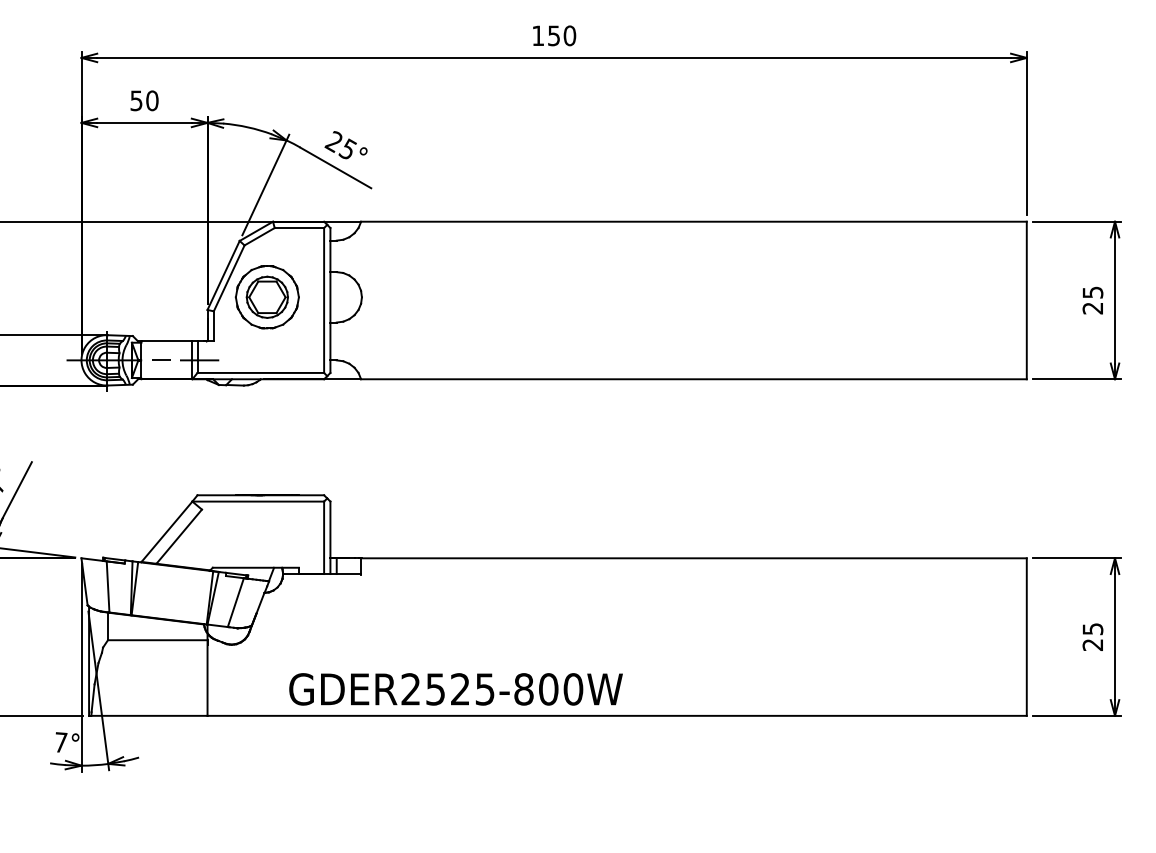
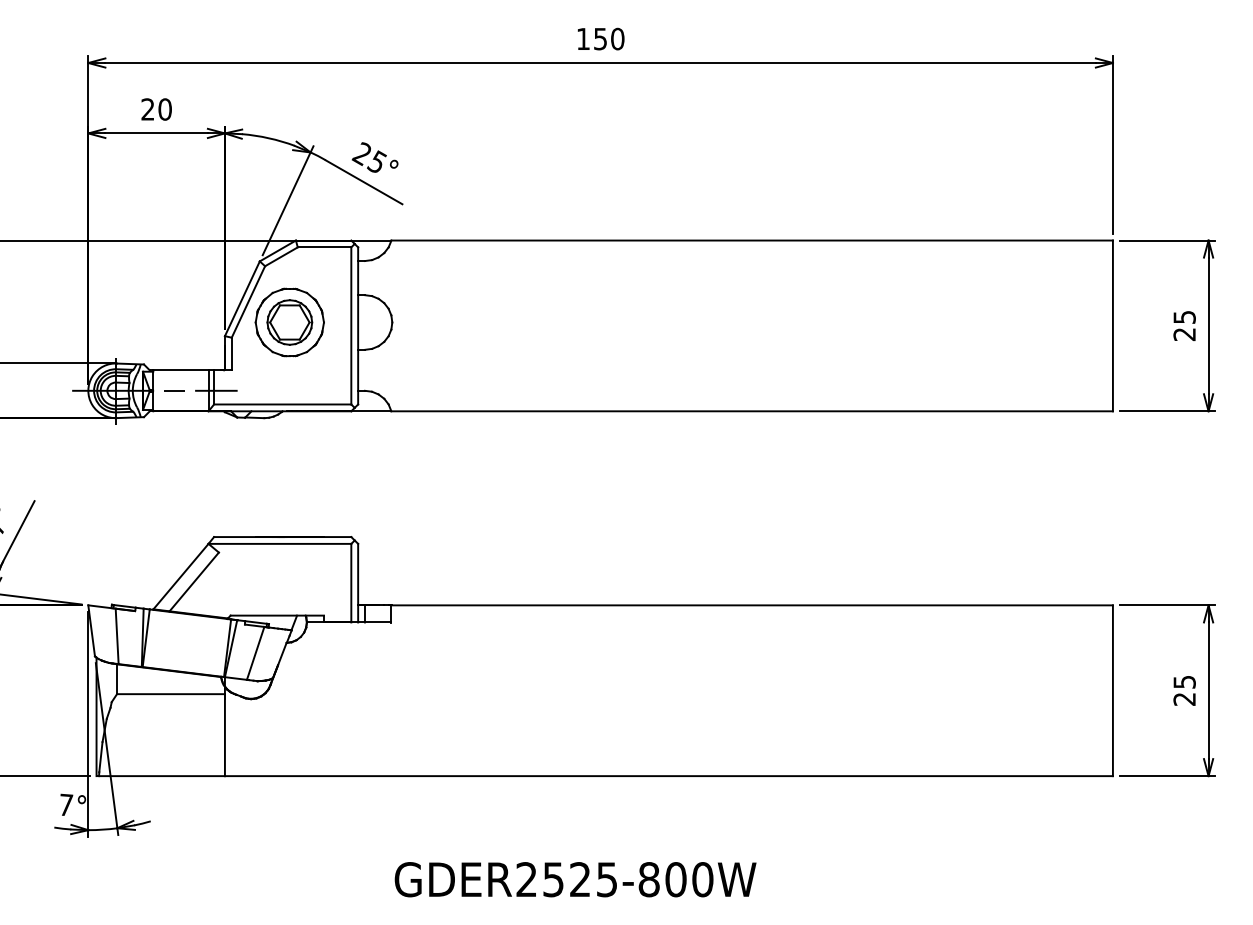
text: (136, 100) -> (147, 109), 50 -> 20
text: (455, 689) -> (575, 879), moved

